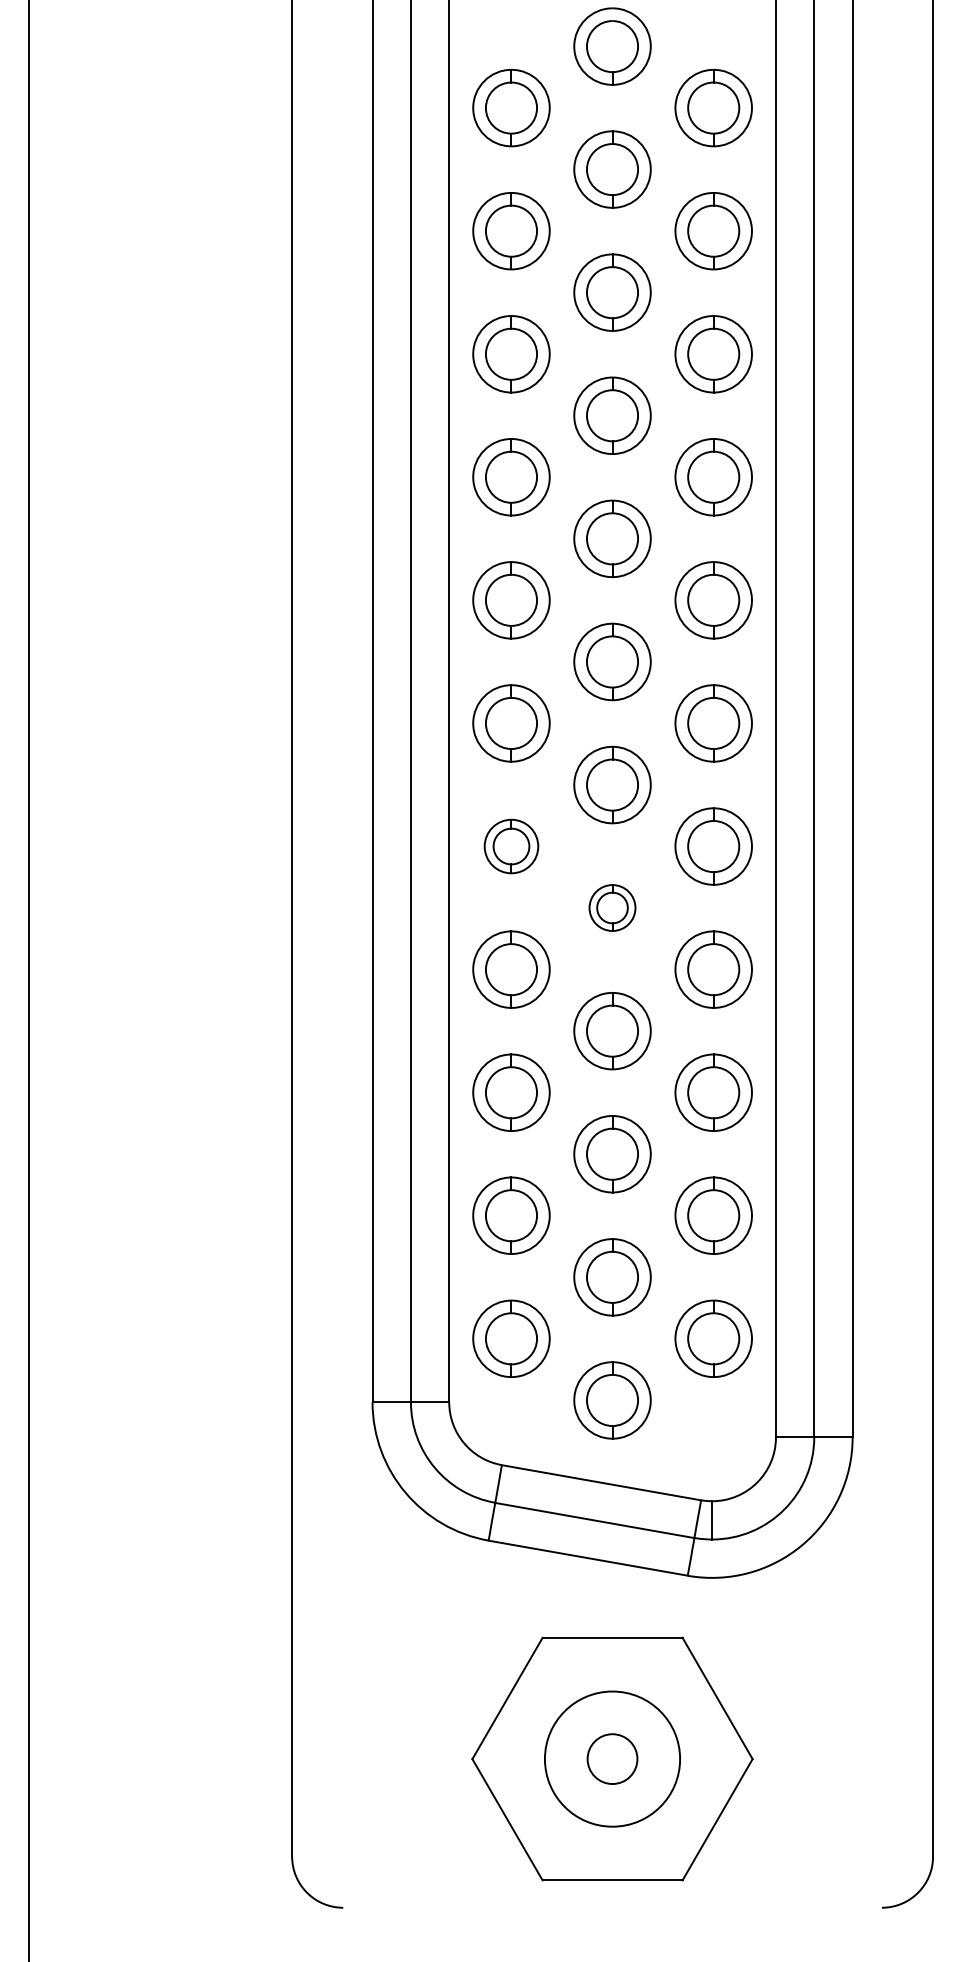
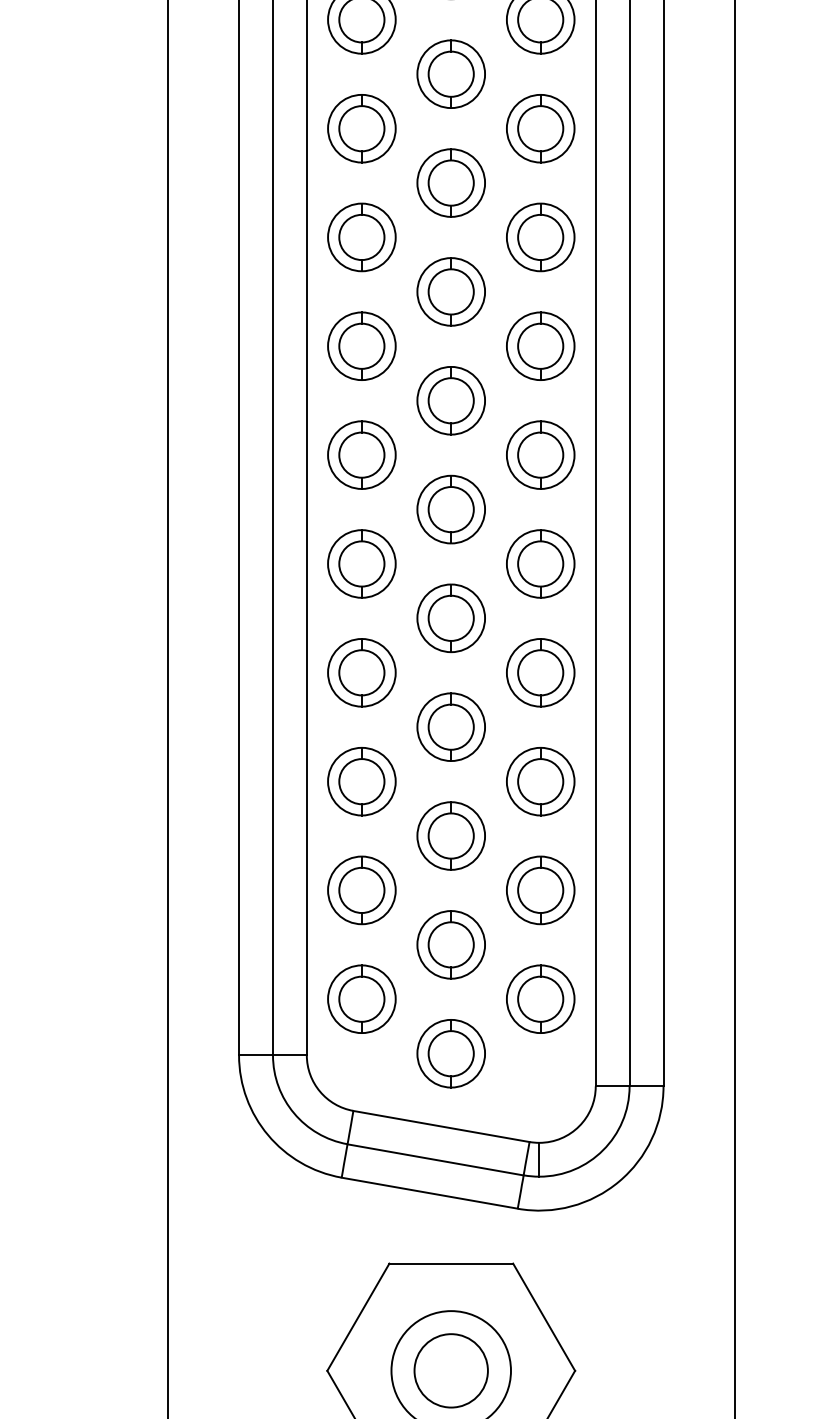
part: (511, 846) -> (361, 563), size x1.43
part: (612, 907) -> (451, 617), size x1.67
circle: (612, 1758) -> (451, 1370), size x1.67

